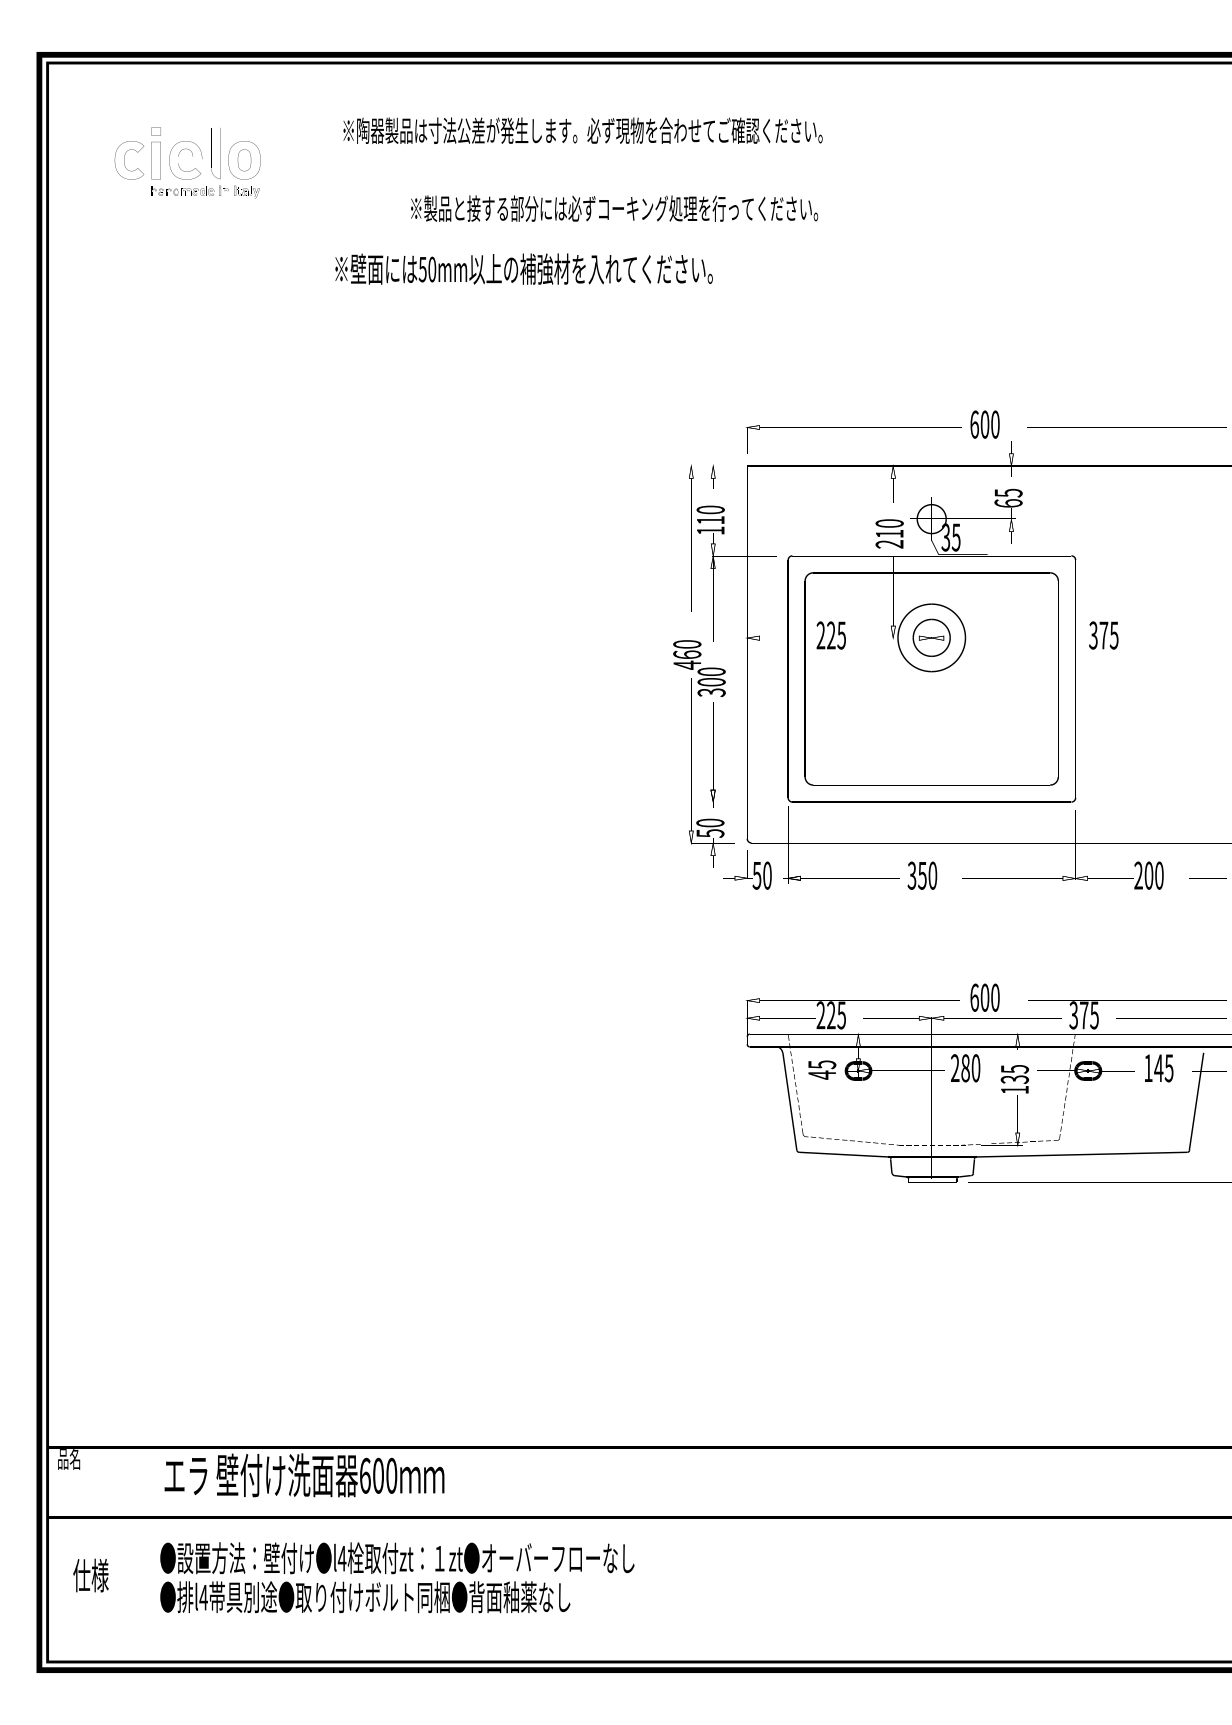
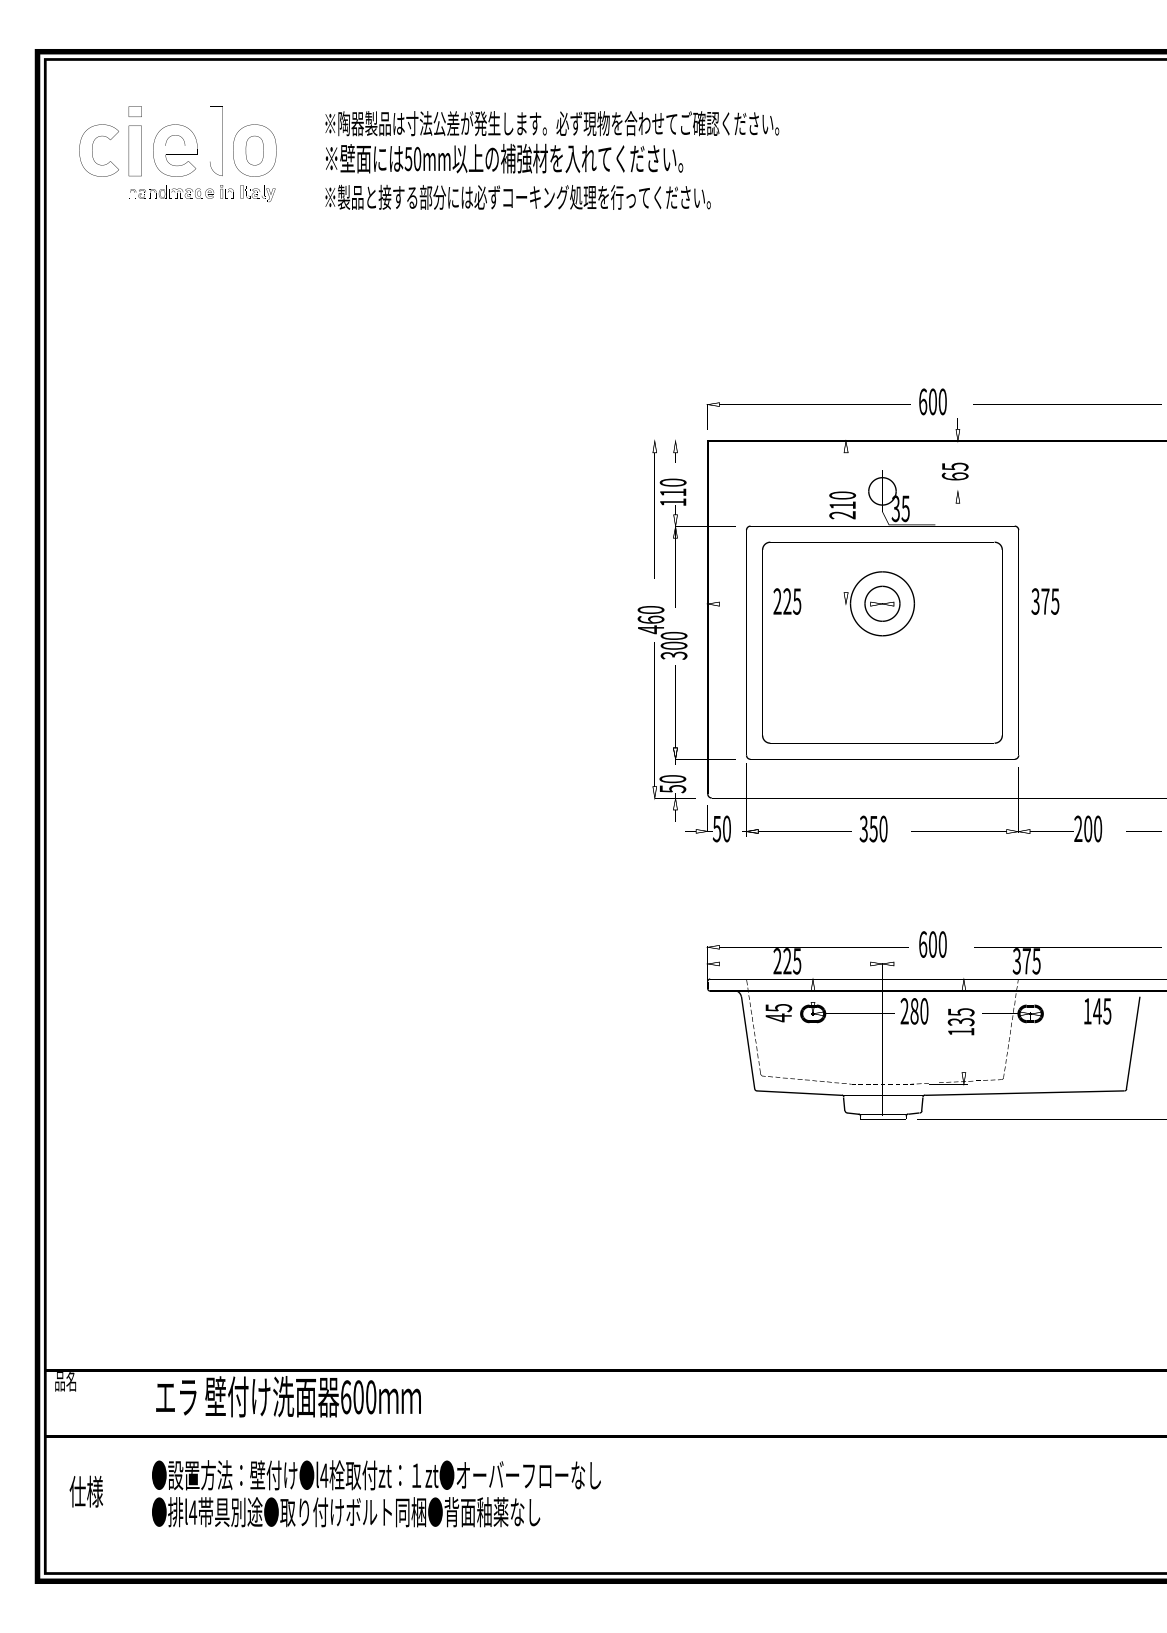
part: (187, 162) -> (177, 153), size x1.43
text: (613, 207) -> (517, 196), moved
text: (524, 268) -> (504, 158), moved

